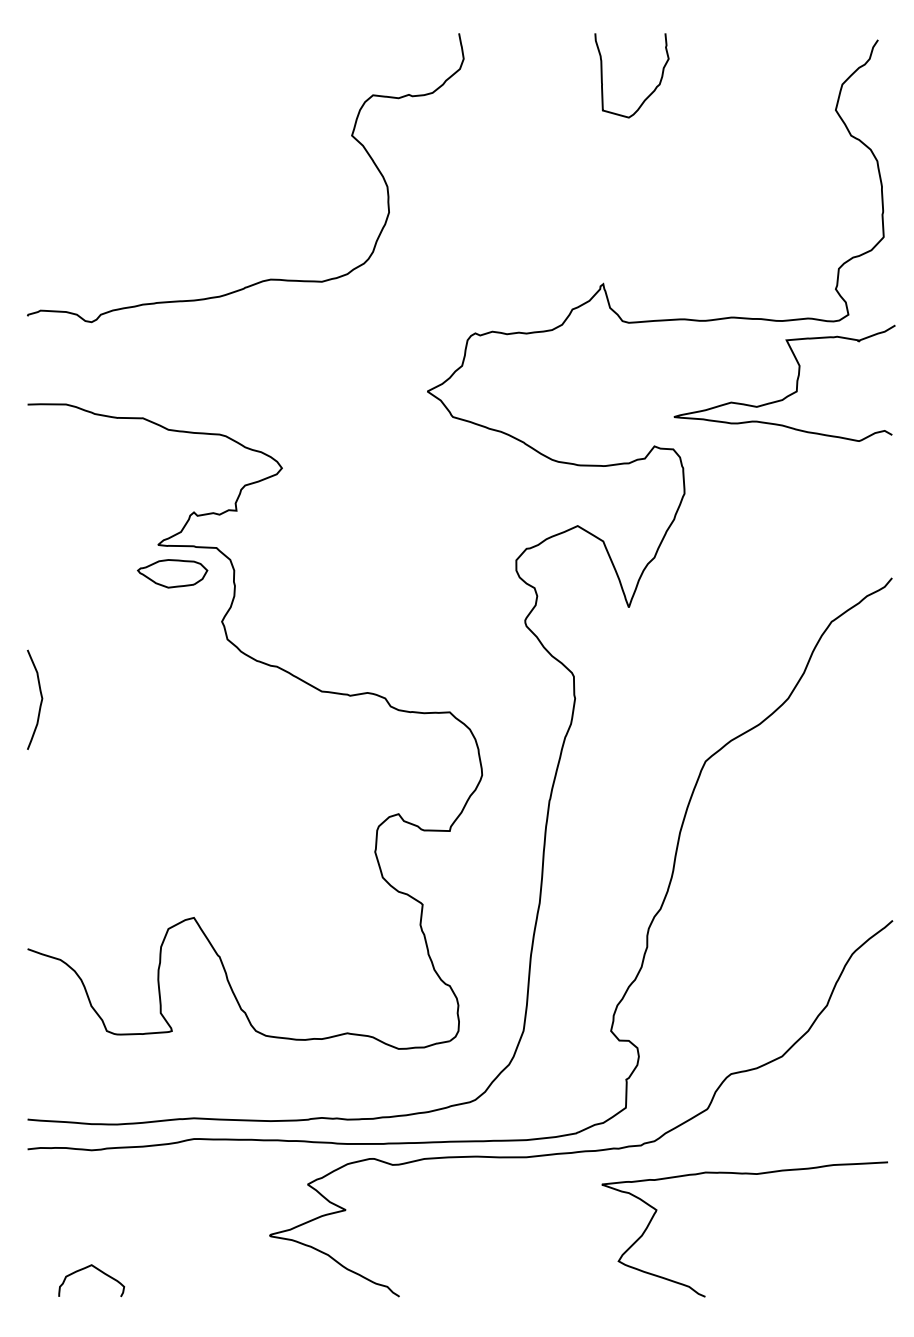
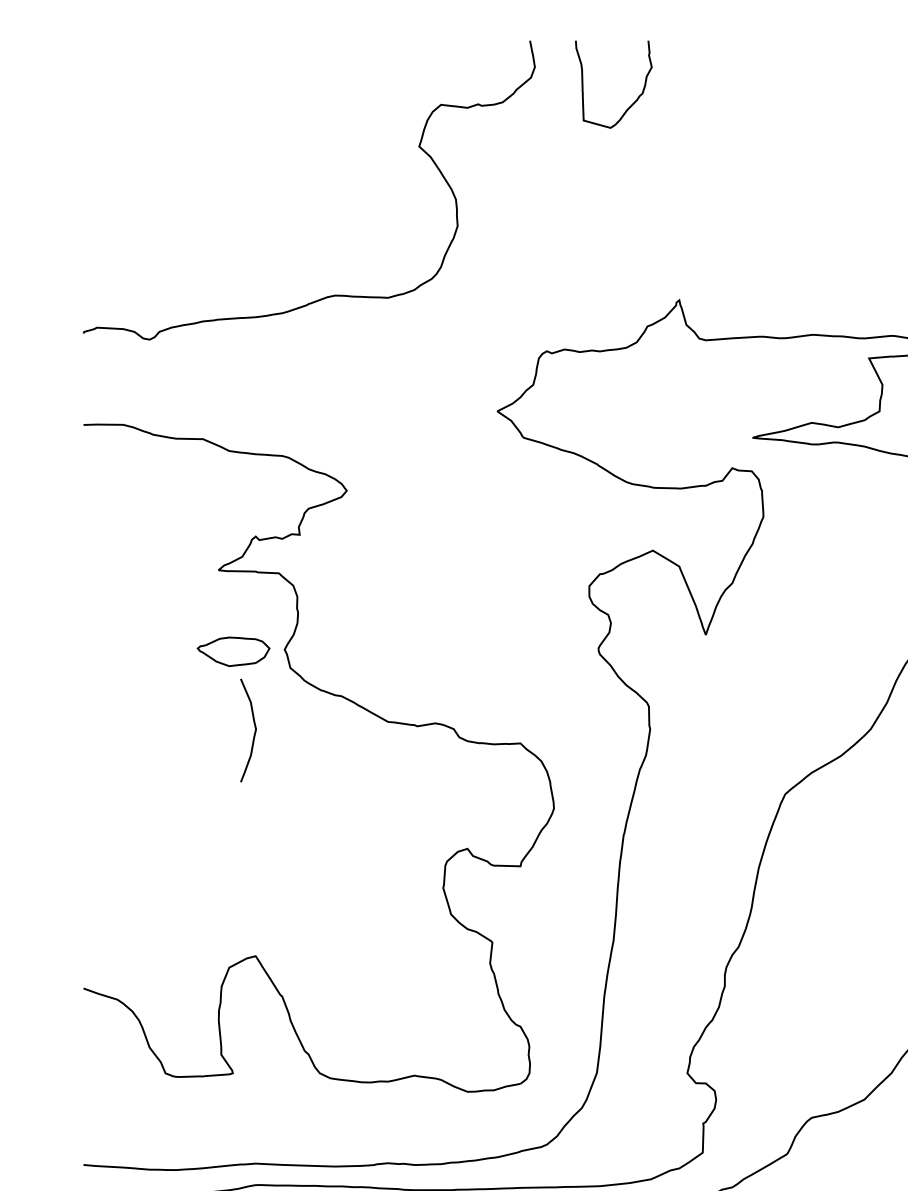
curve: (650, 93) -> (632, 102), moved
part: (172, 573) -> (233, 651), moved
curve: (40, 701) -> (254, 732), moved

